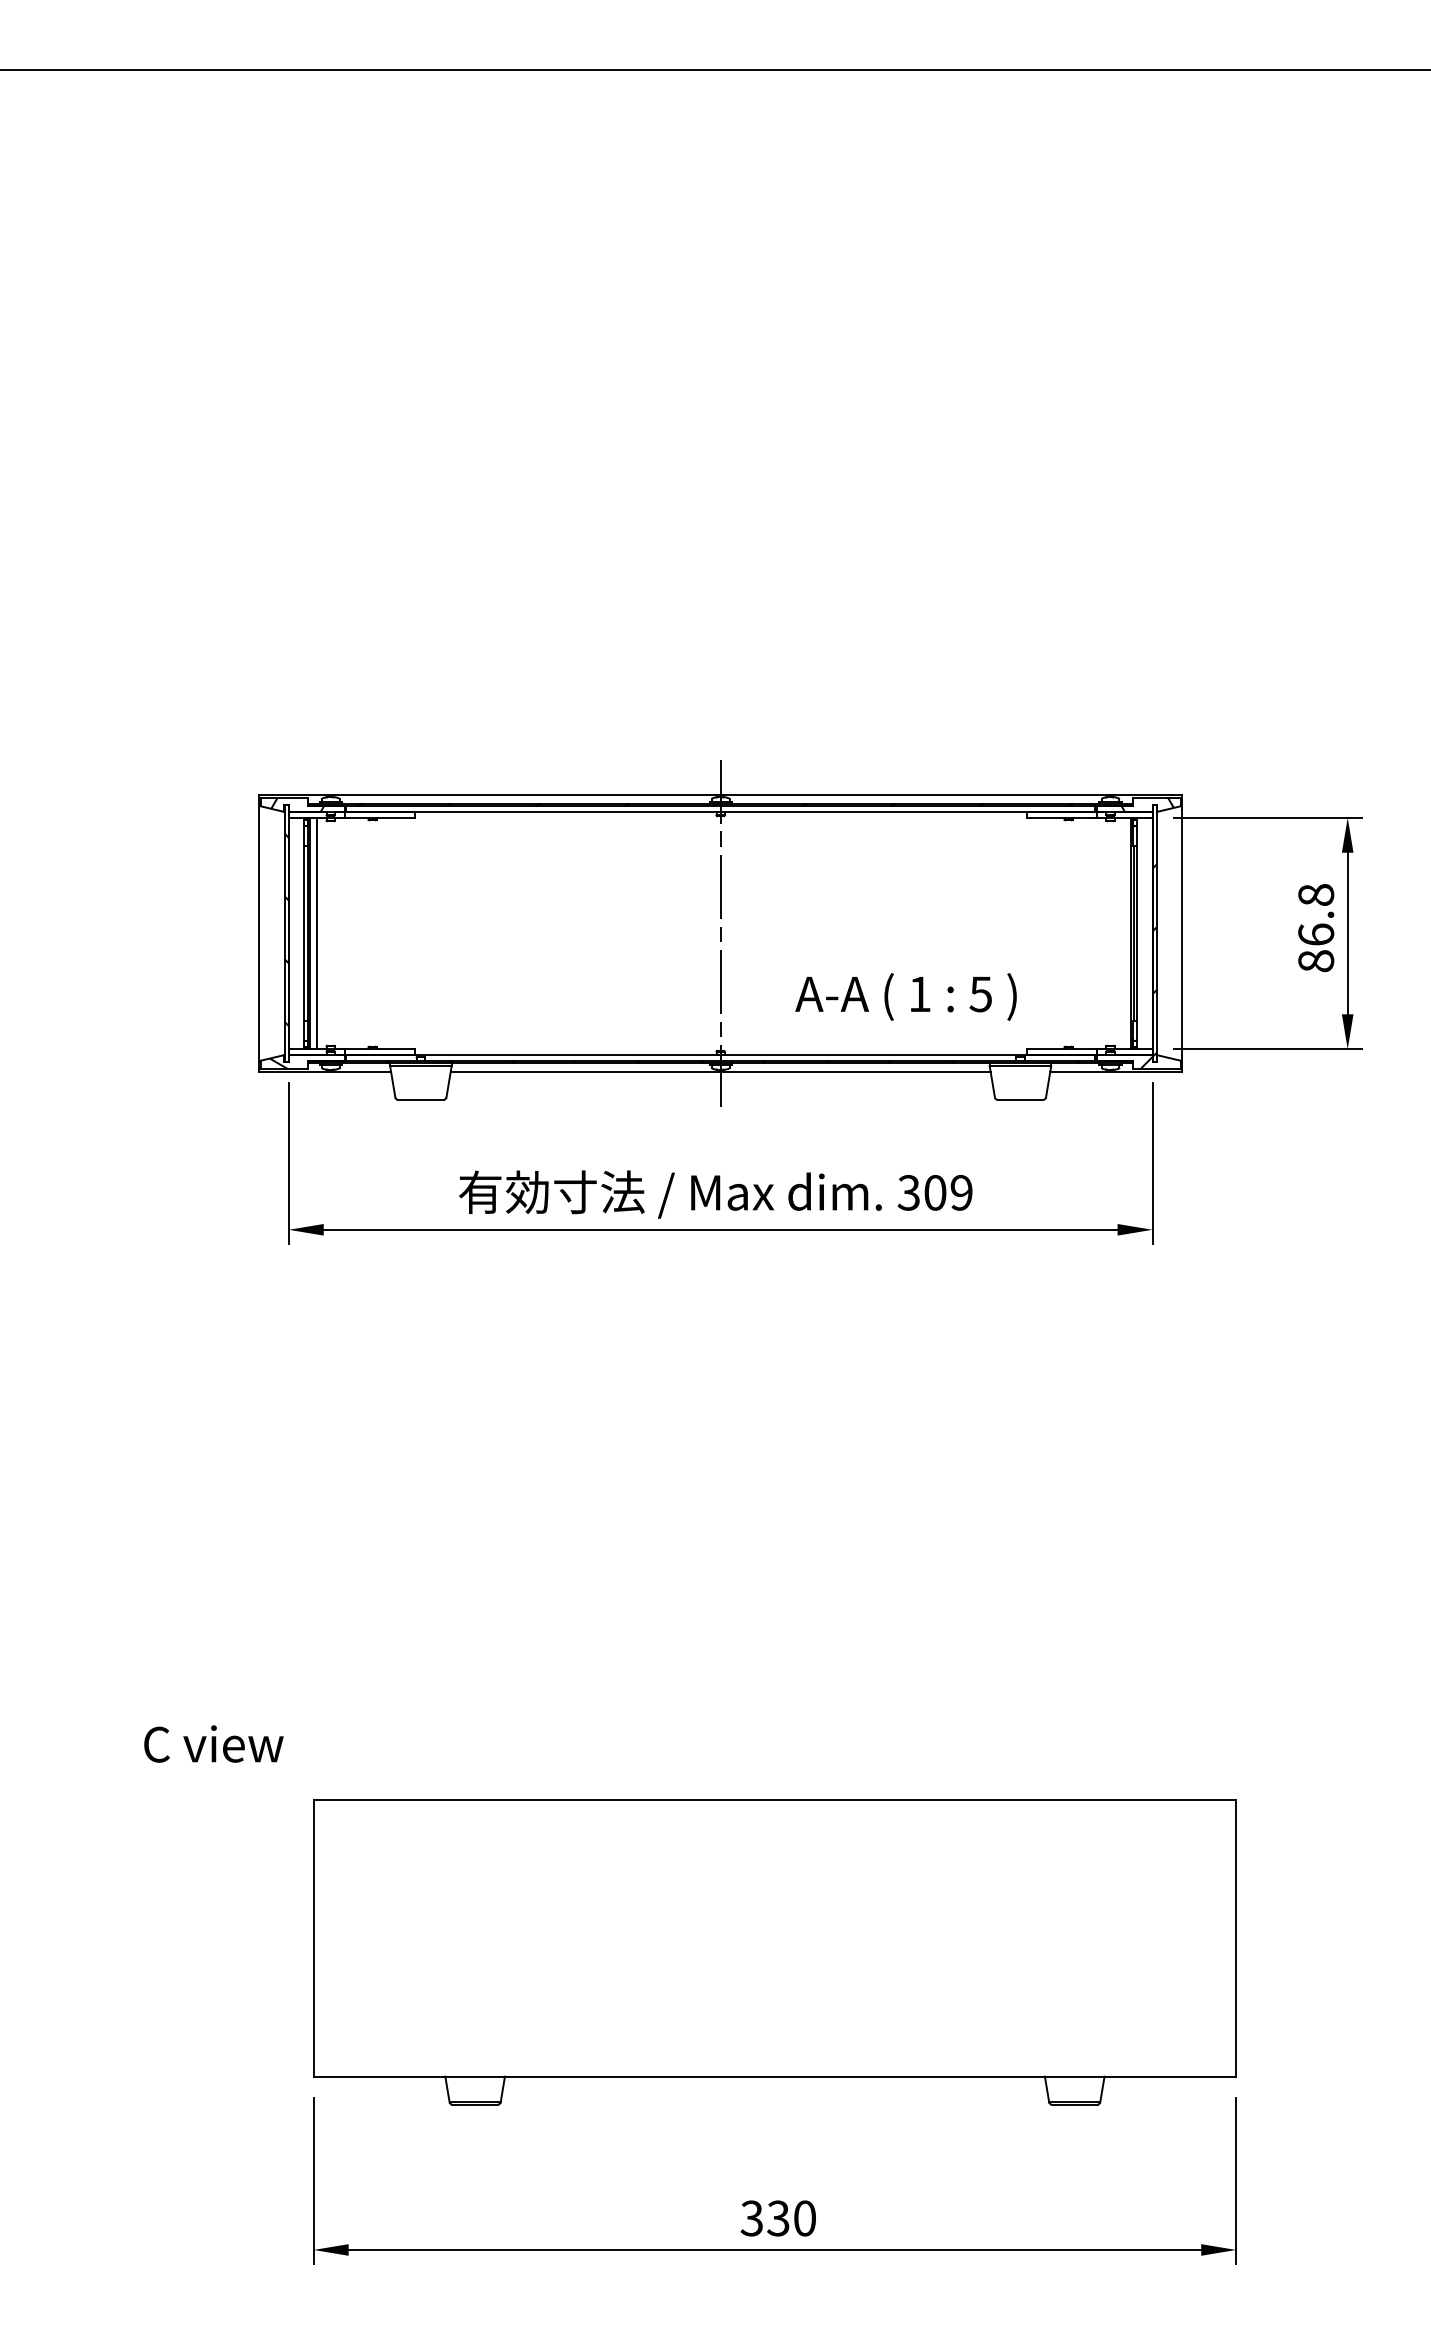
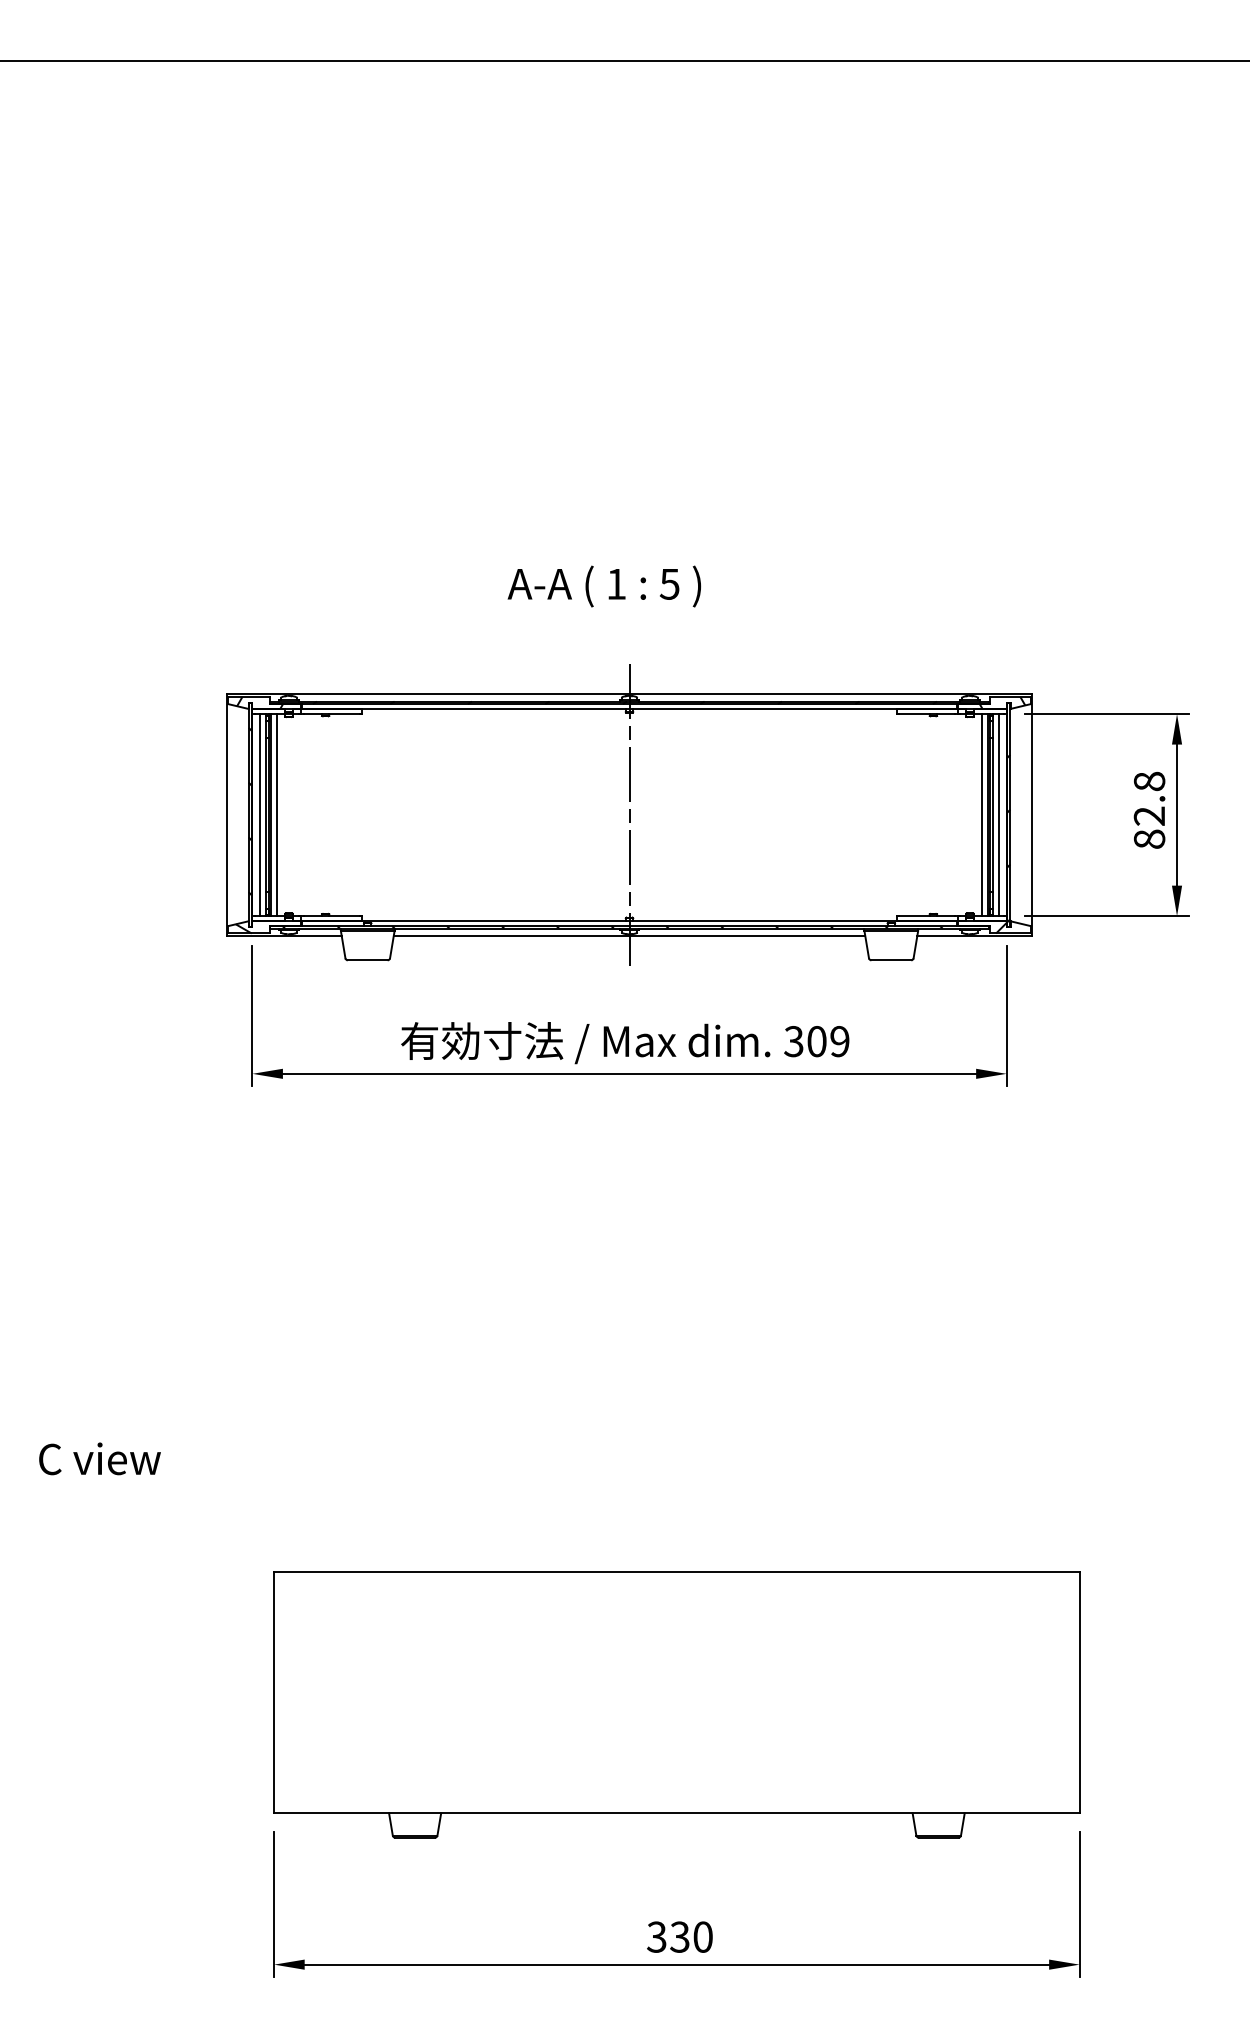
line: (296, 933) -> (259, 815), added
line: (1124, 933) -> (982, 815), added
line: (1144, 933) -> (999, 815), added
text: (1316, 933) -> (1149, 815), 86.8 -> 82.8
text: (905, 996) -> (603, 586), moved
text: (213, 1743) -> (99, 1458), moved

